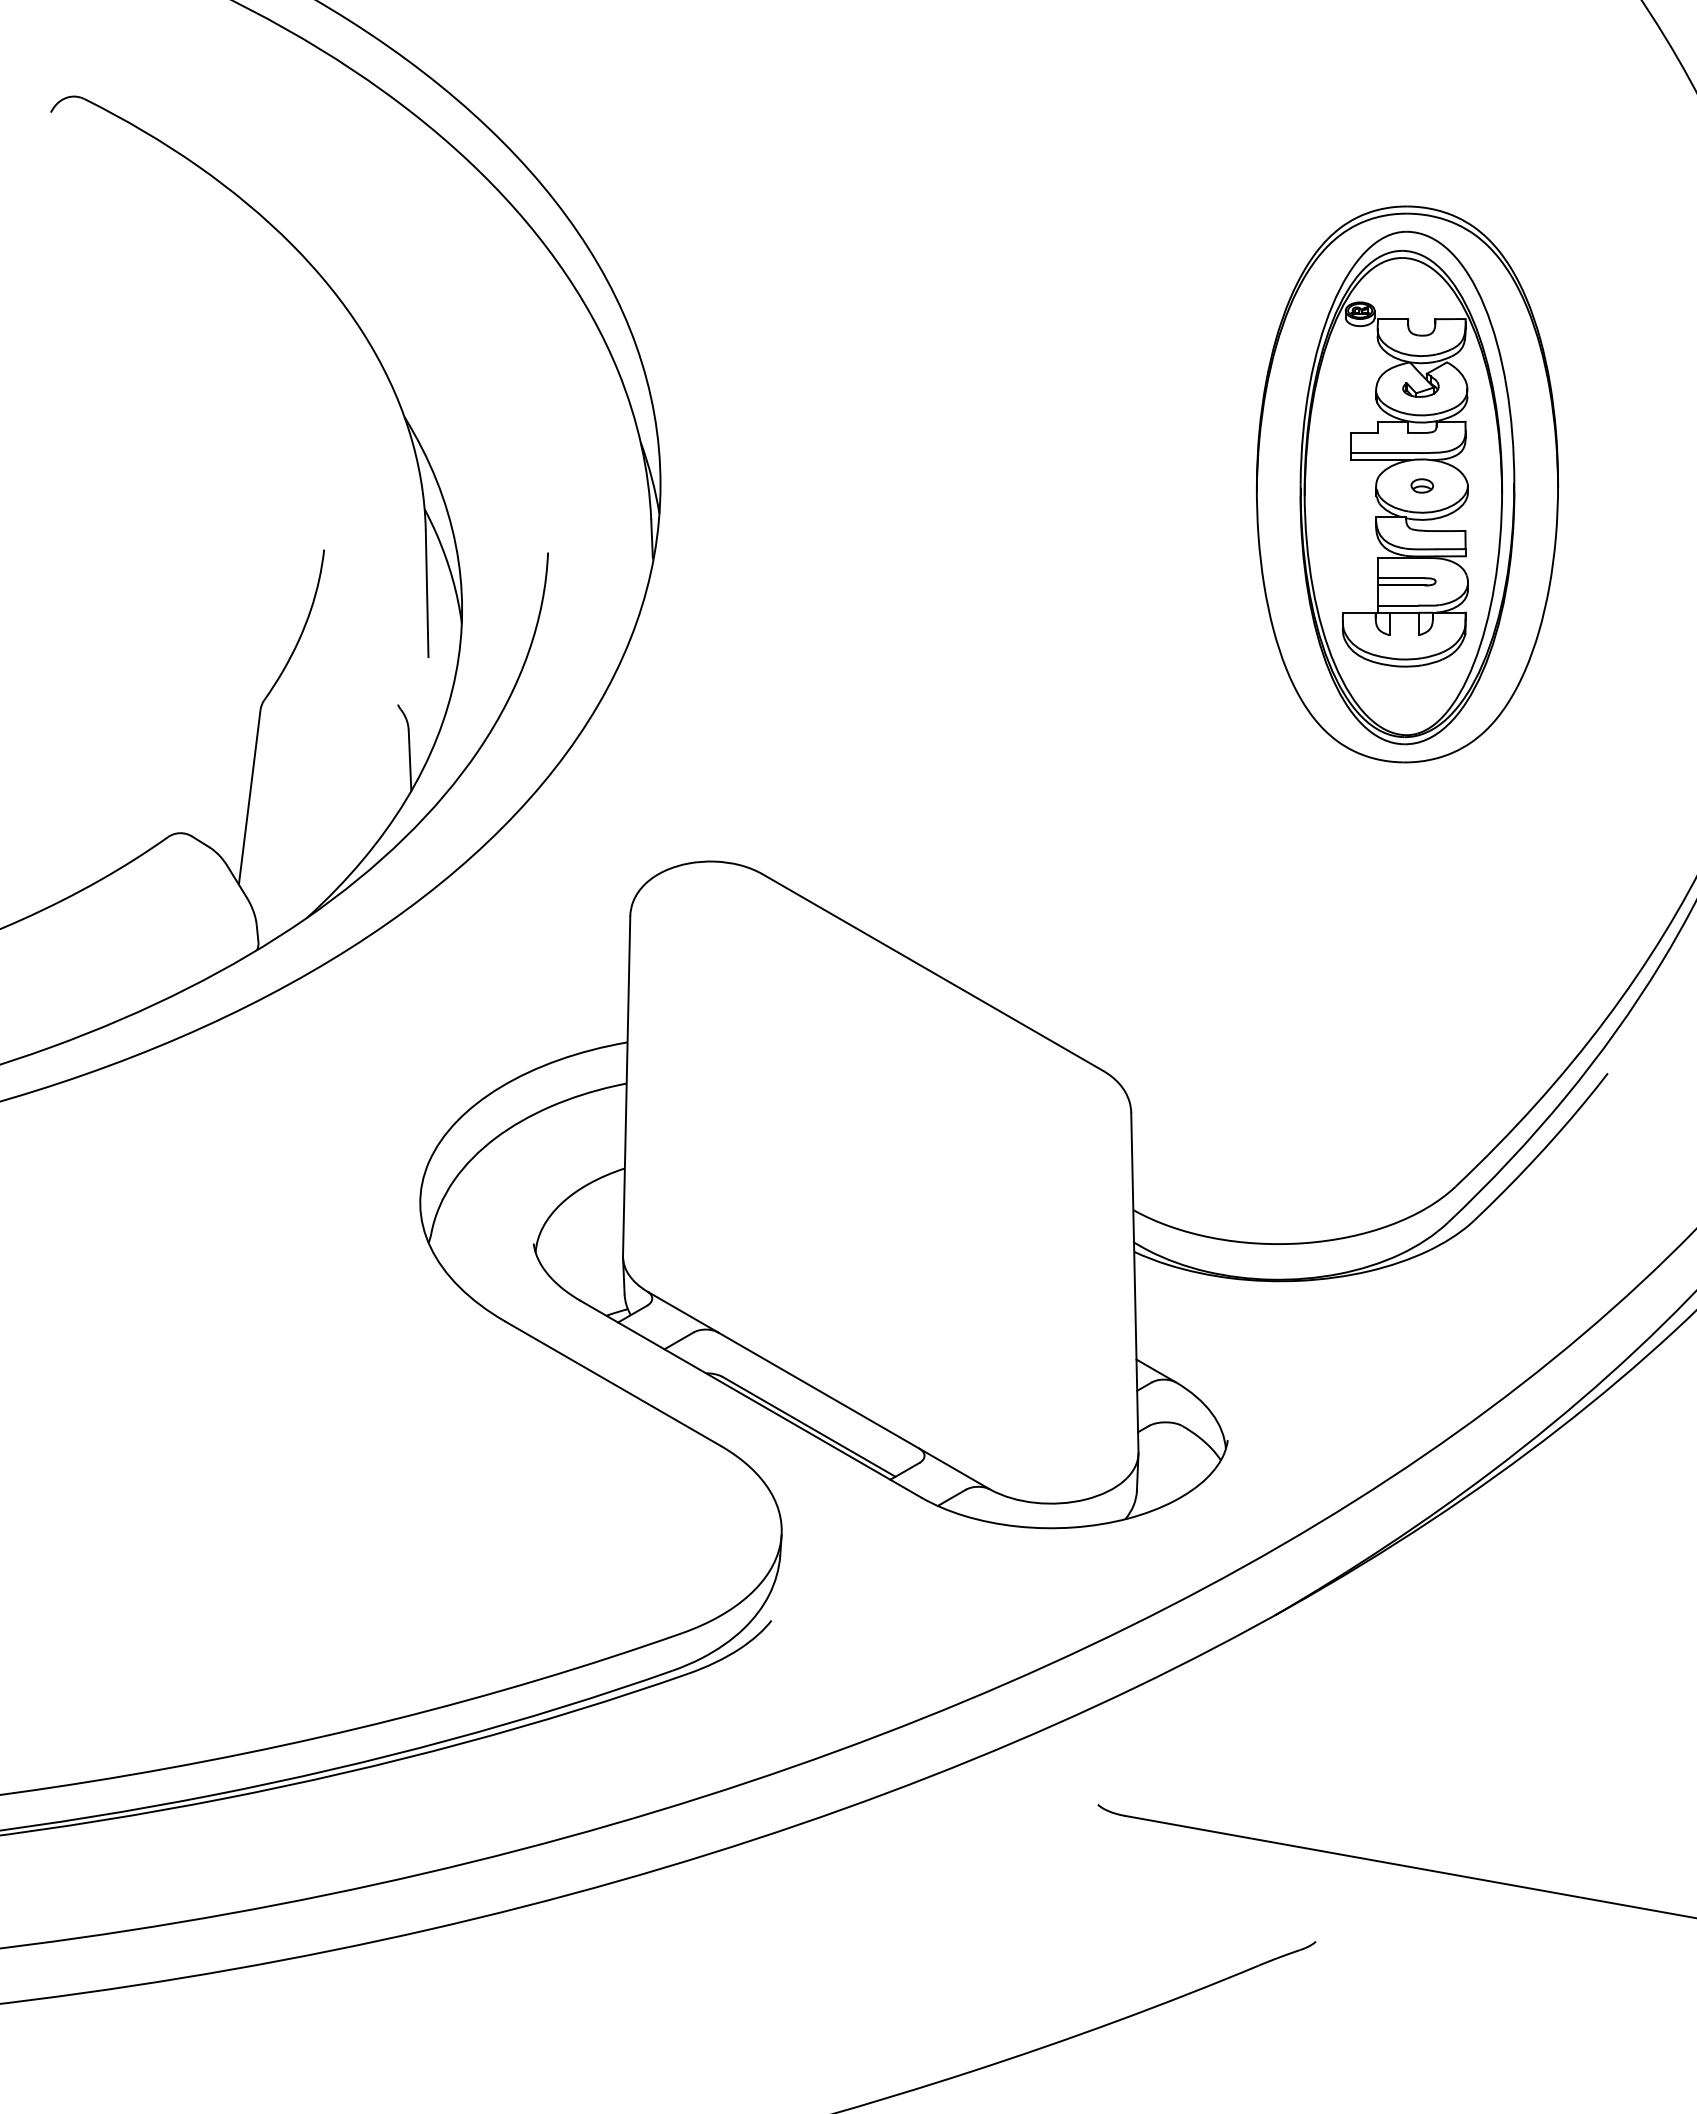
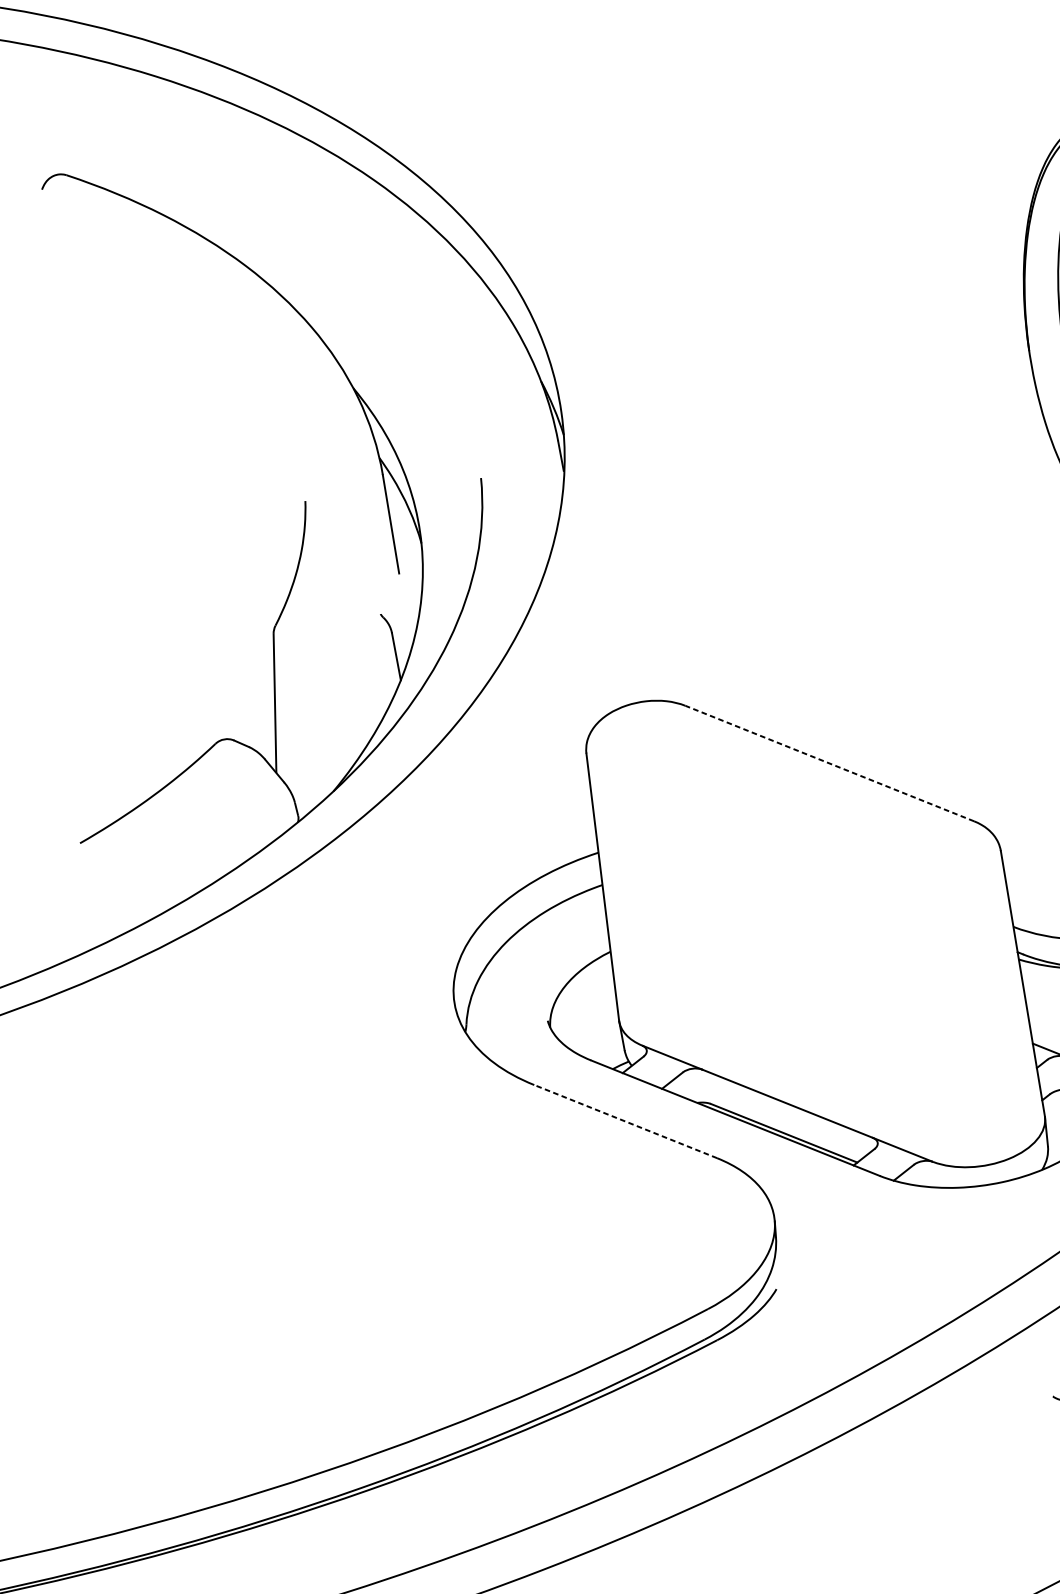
line: (932, 972) -> (829, 763), solid -> dashed
line: (612, 1383) -> (625, 1121), solid -> dashed

